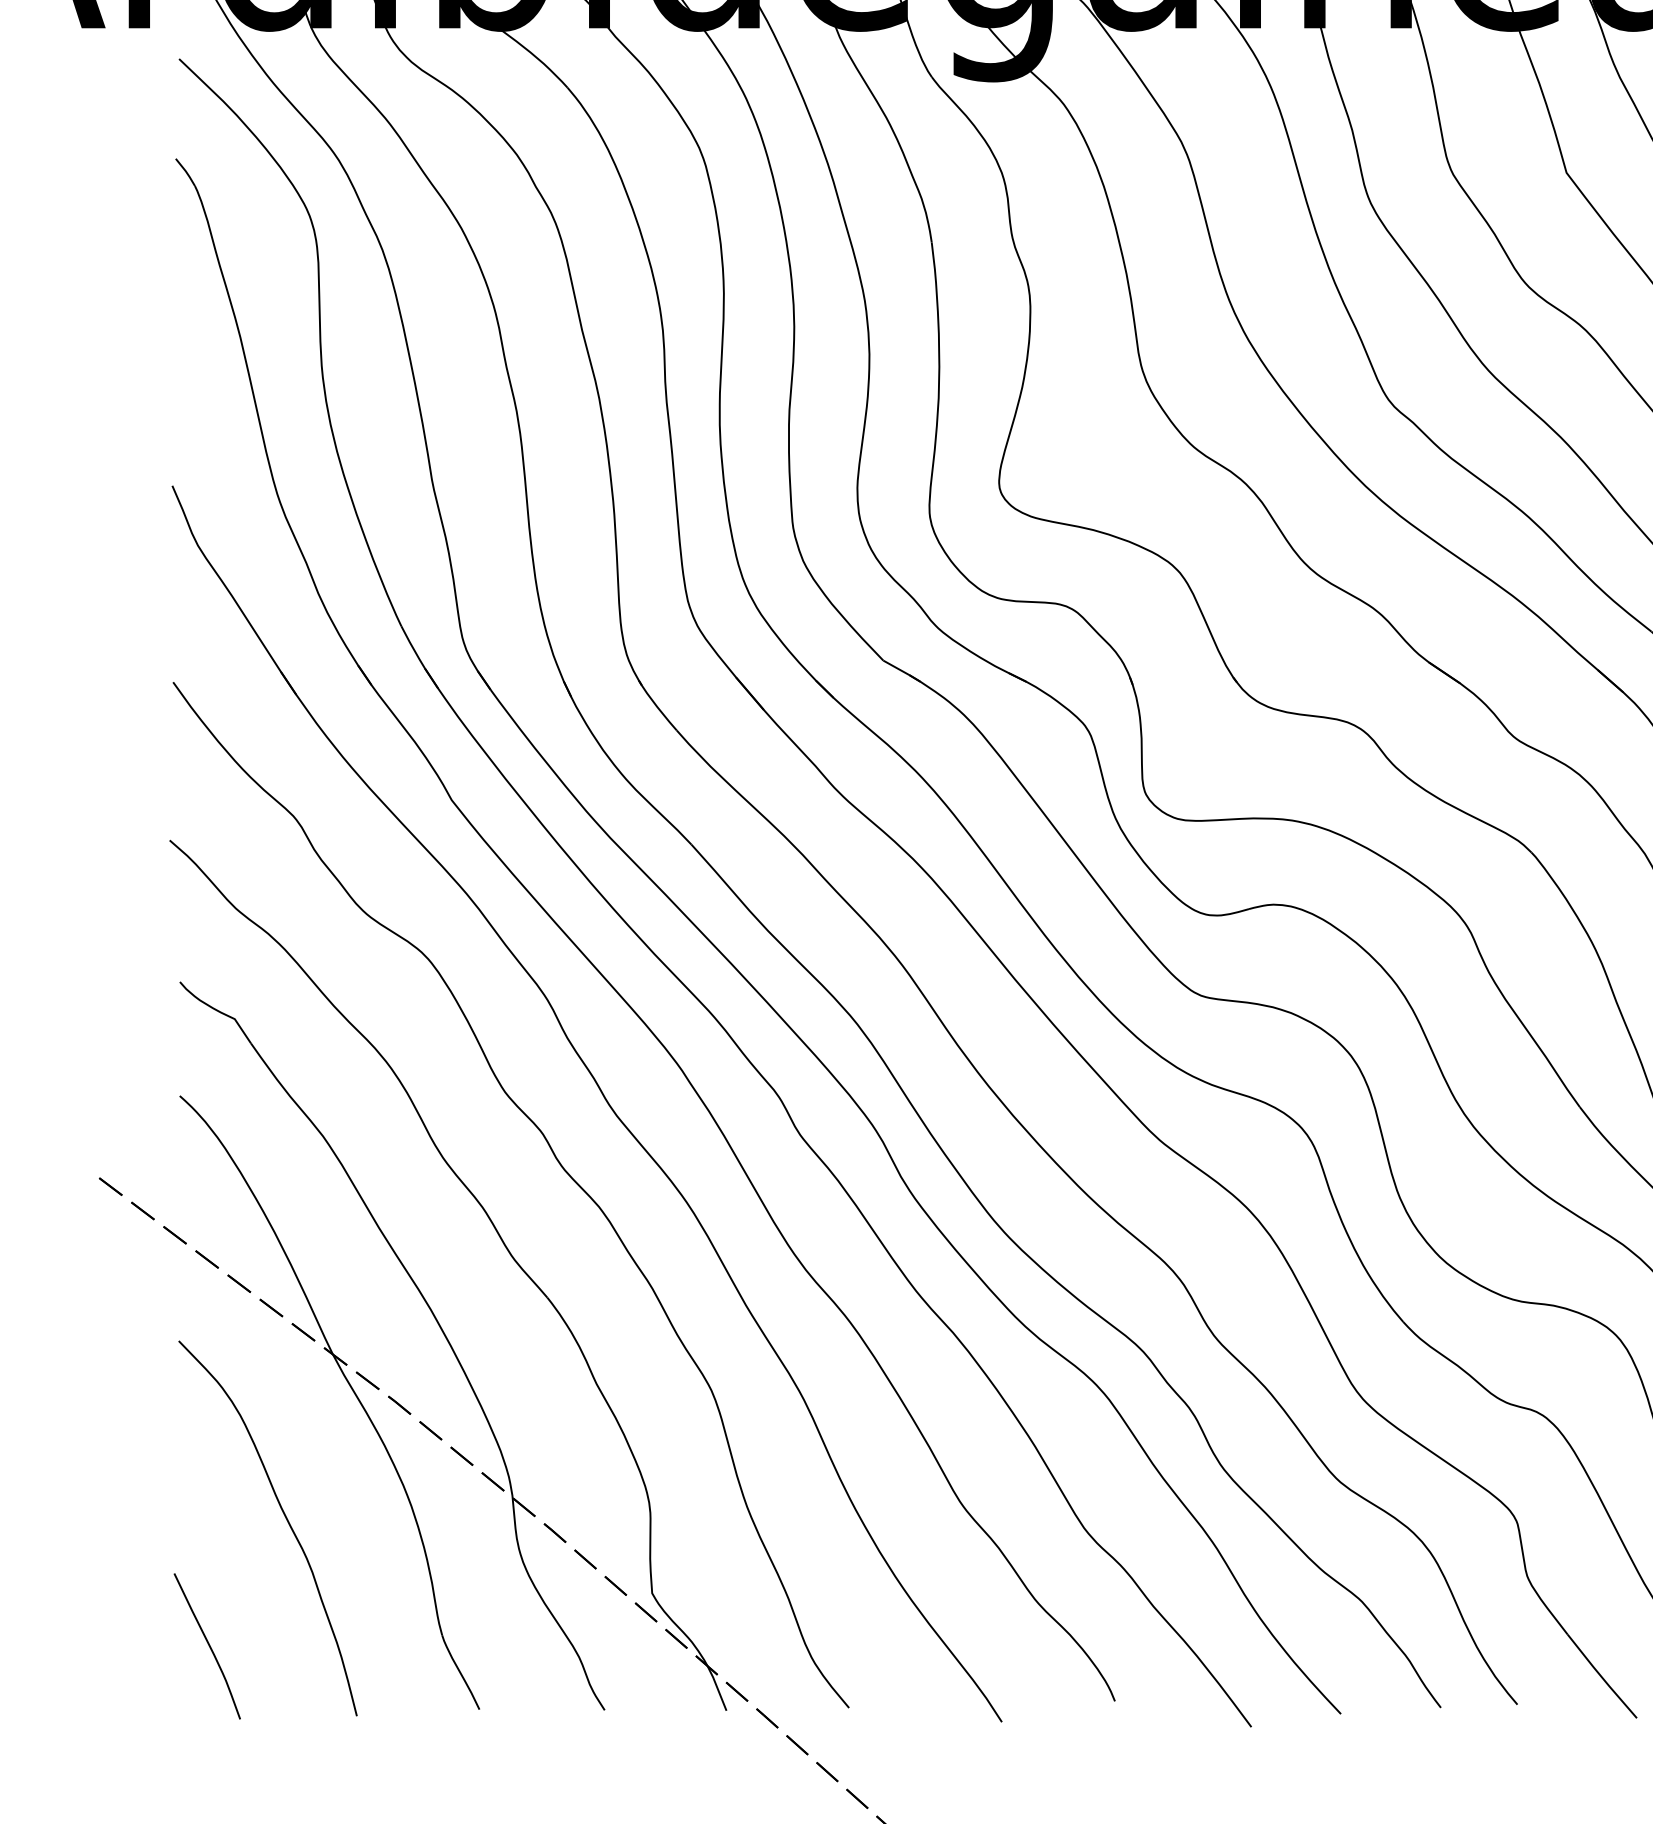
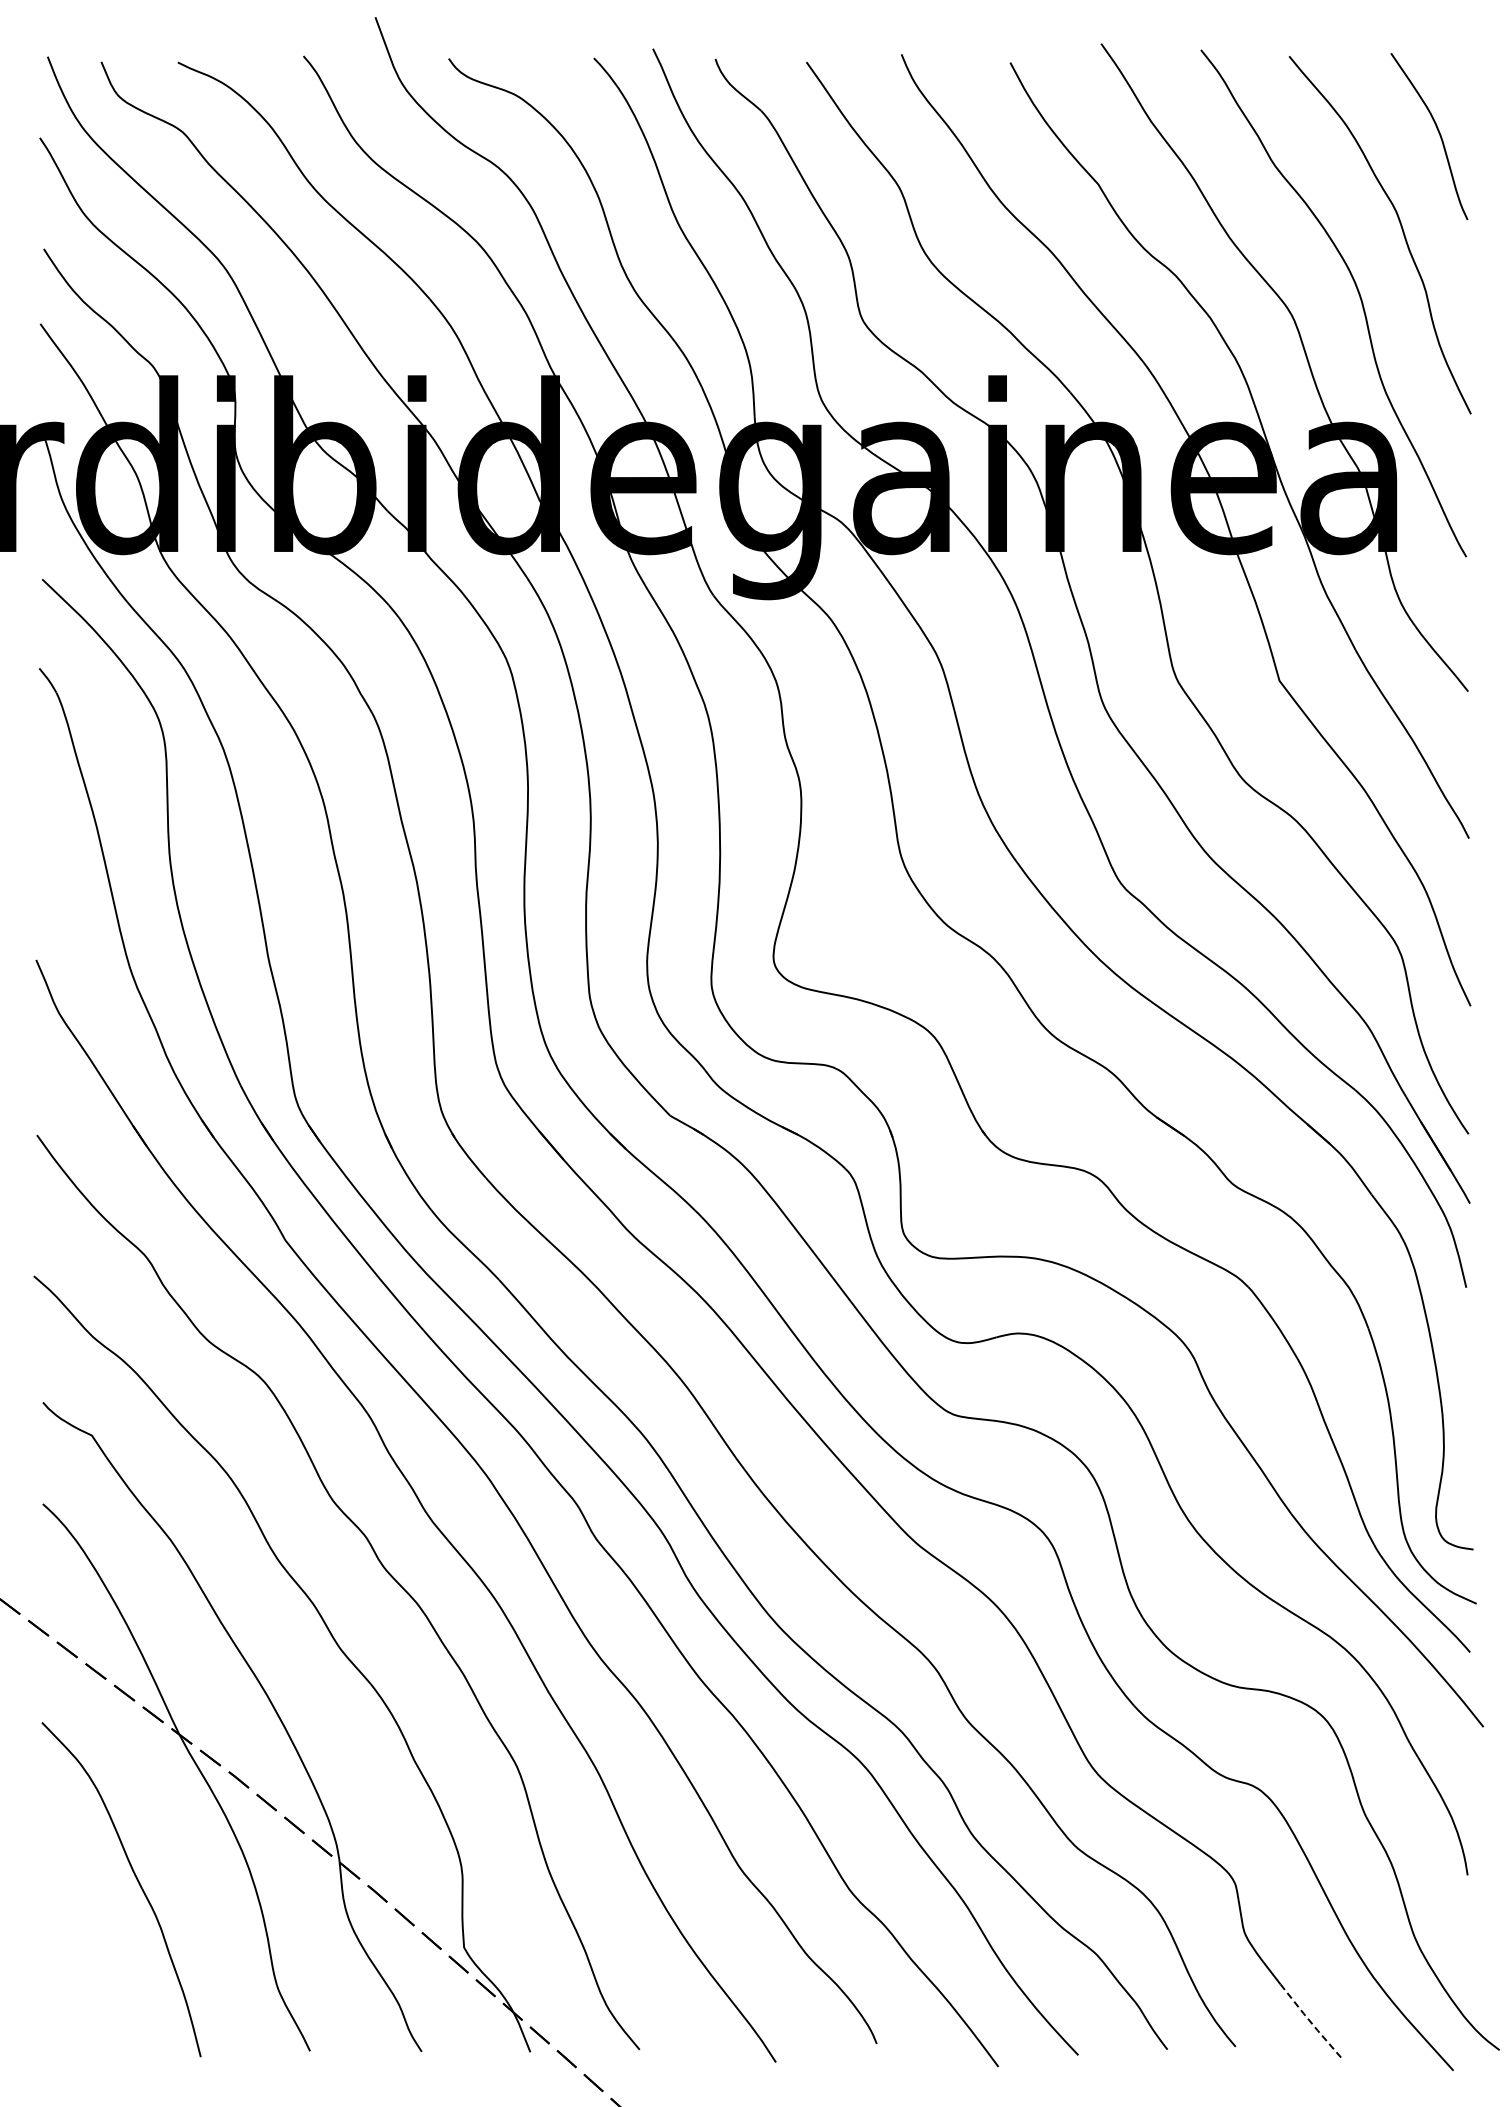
curve: (208, 1645) -> (68, 1994), removed
line: (1602, 1677) -> (1311, 2022), solid -> dashed

